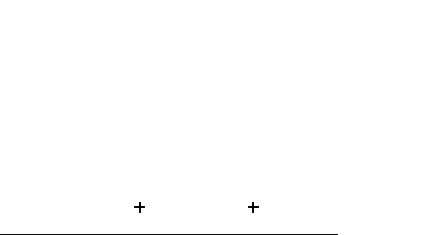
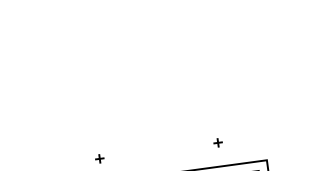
part: (253, 207) -> (218, 143), moved

